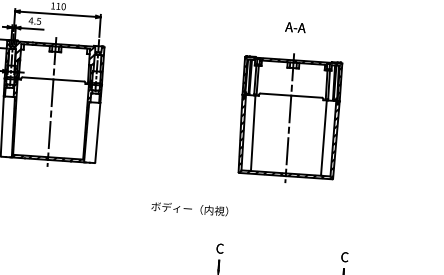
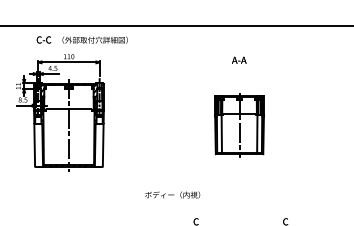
part: (289, 118) -> (239, 125), size x0.7

